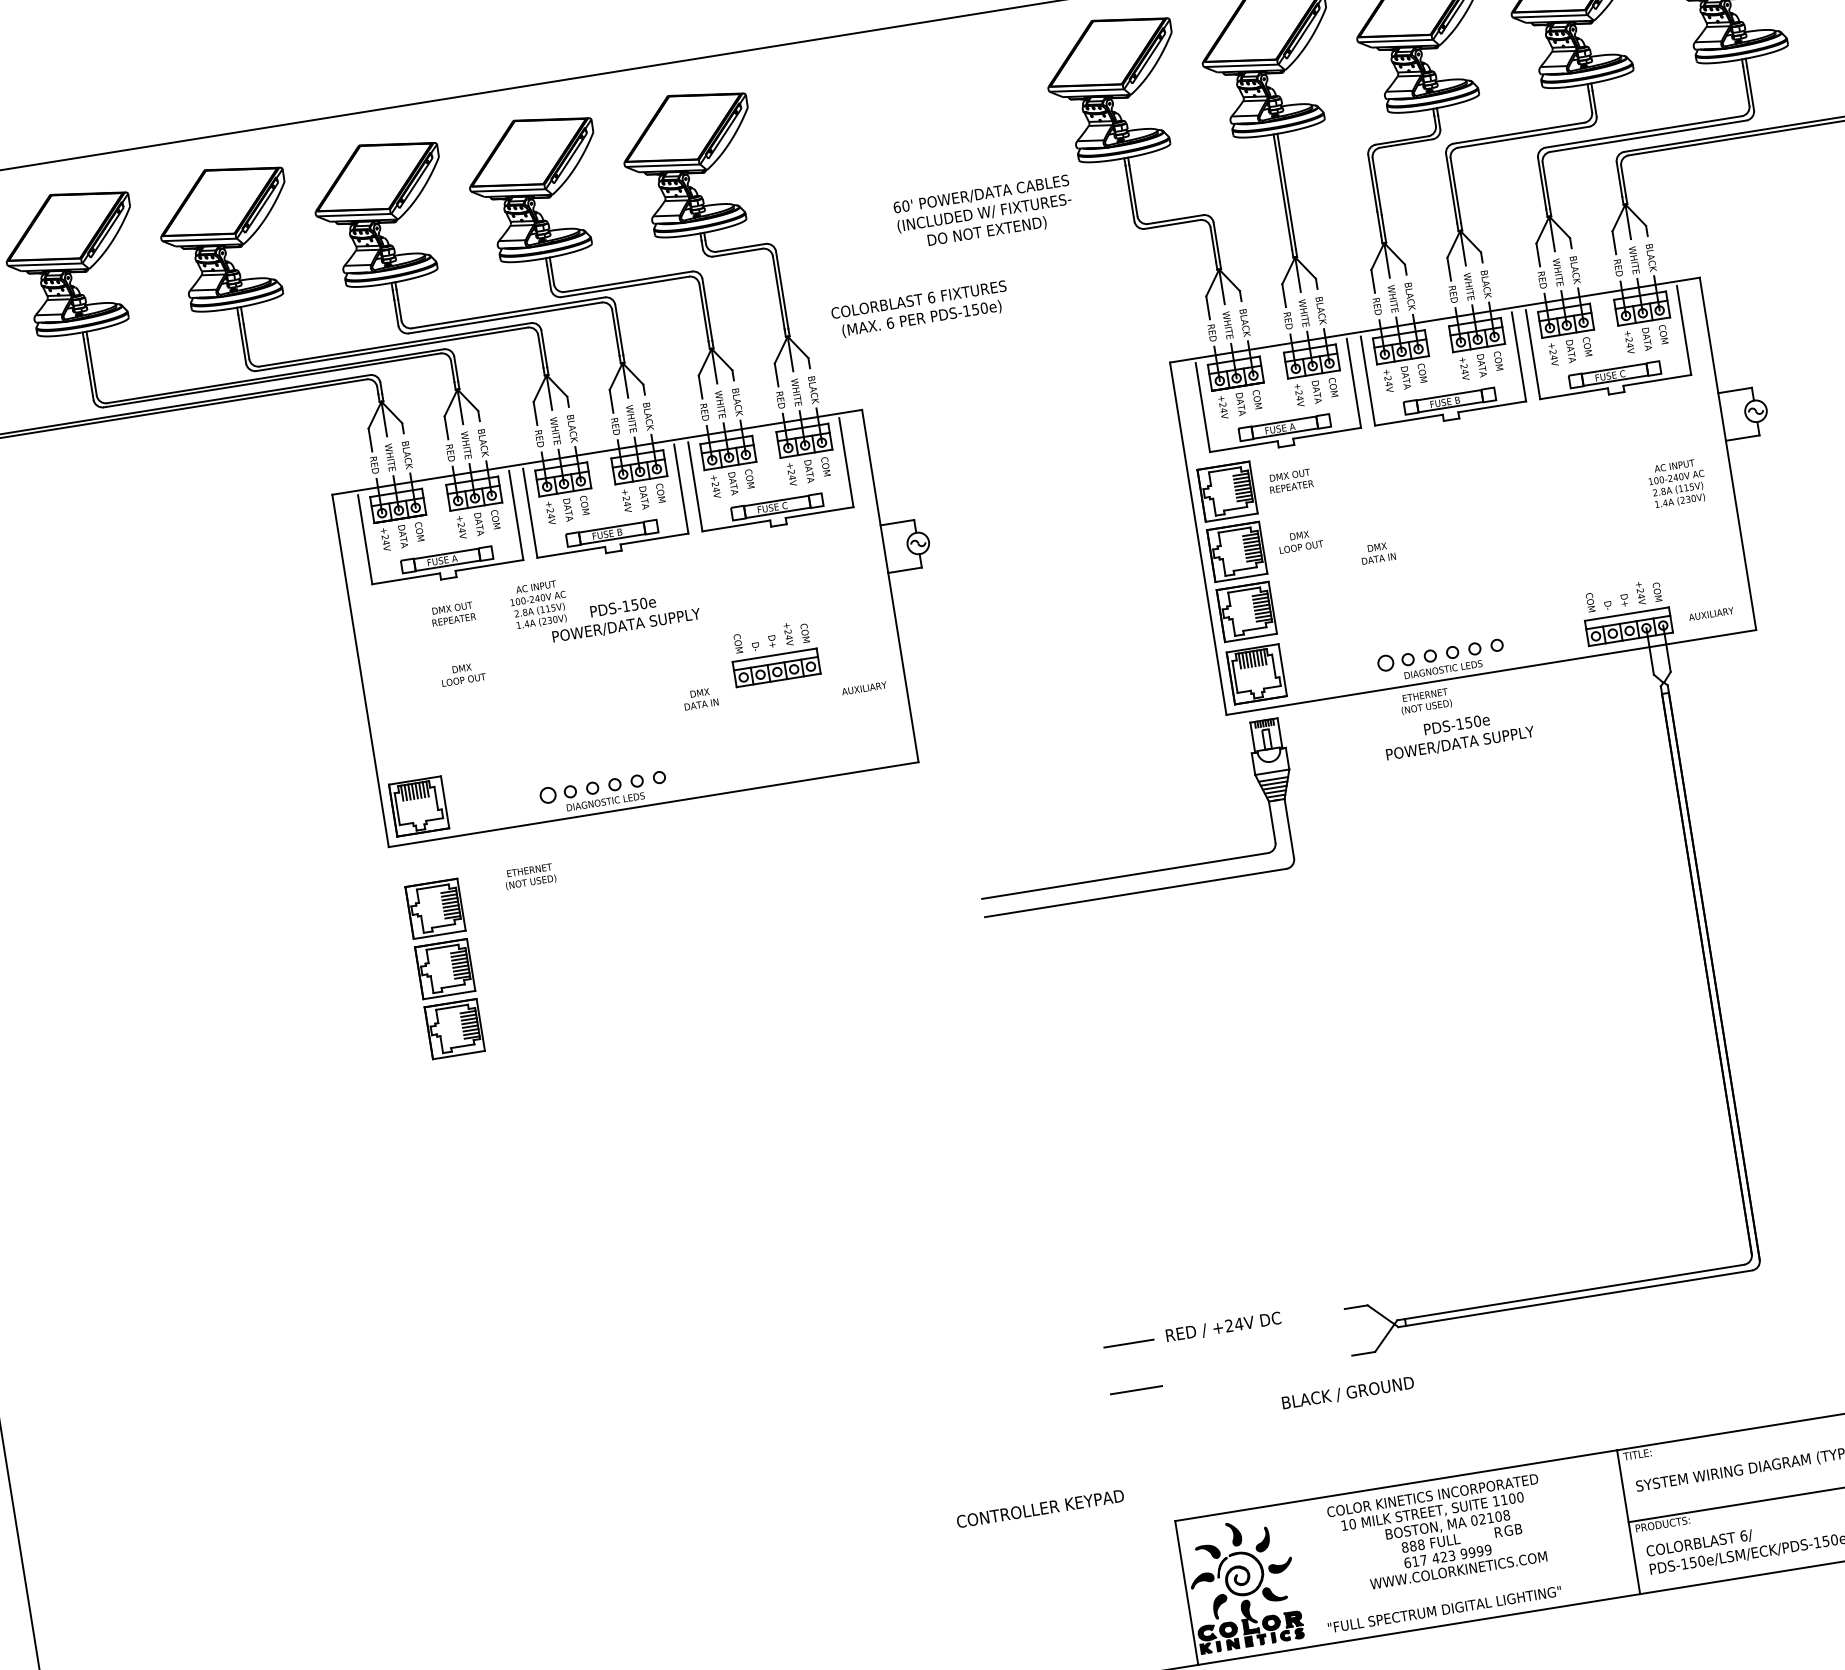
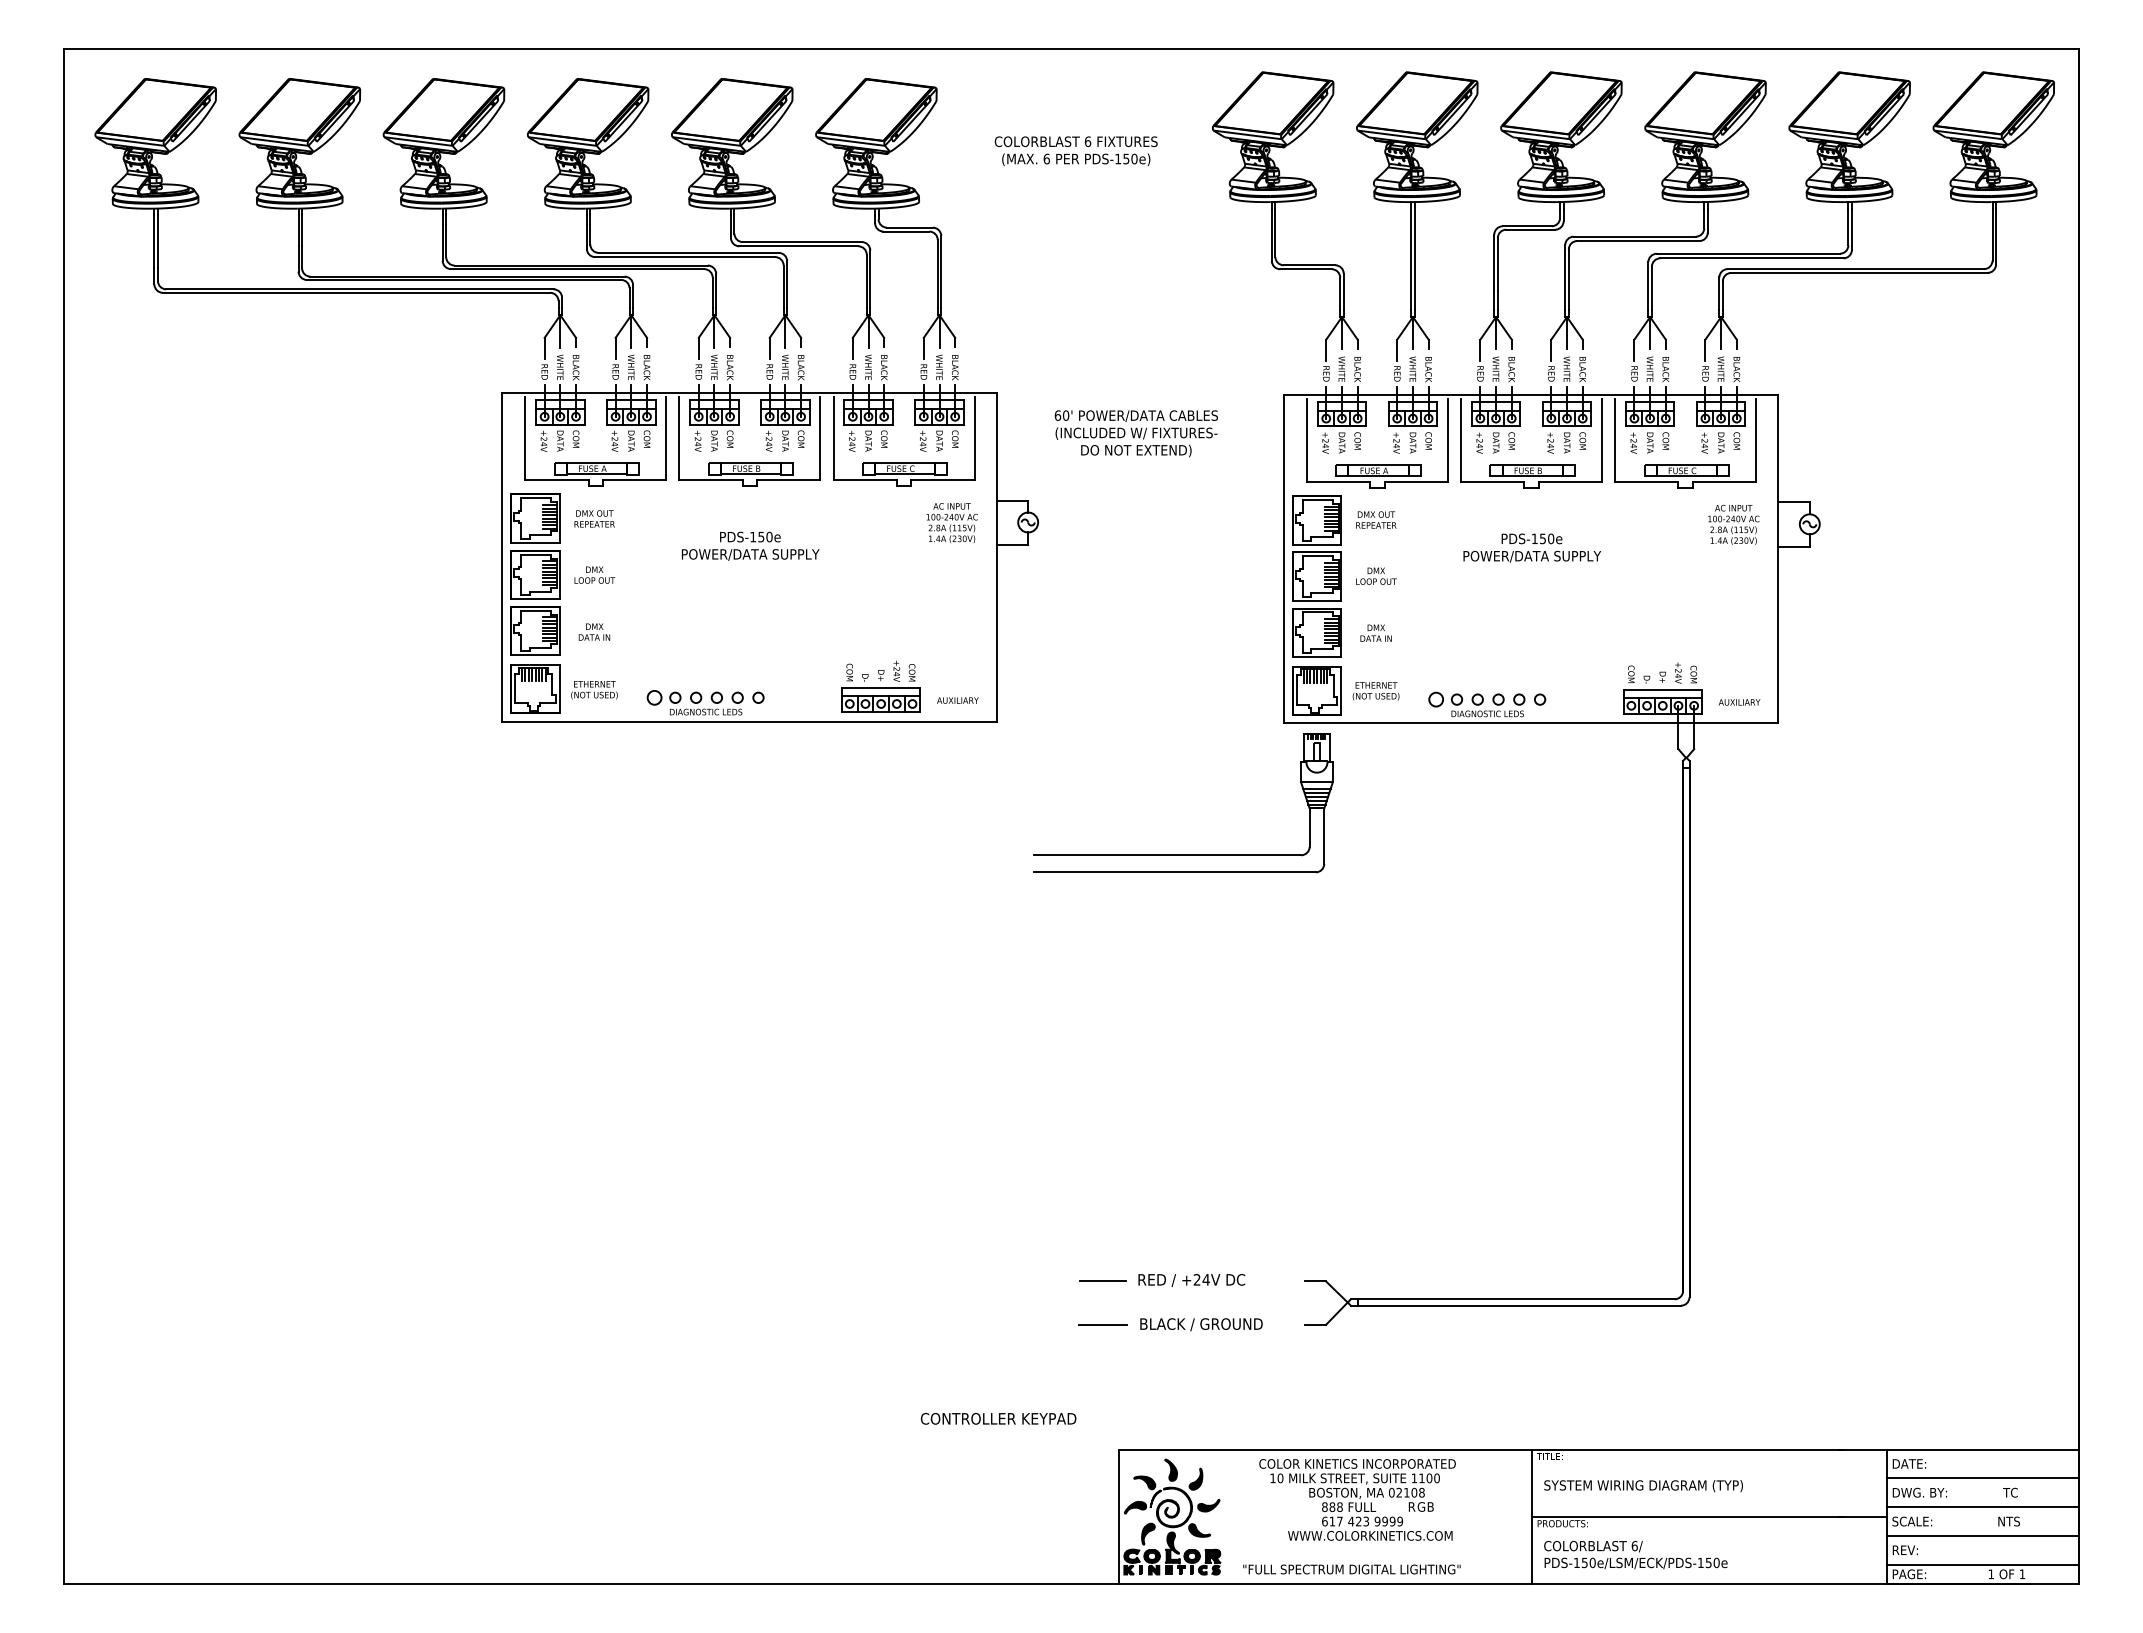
text: (983, 213) -> (1135, 433), moved
text: (919, 310) -> (1075, 151), moved
text: (1677, 483) -> (1733, 524), moved
text: (1377, 552) -> (1375, 632), moved
text: (538, 605) -> (951, 523), moved
part: (773, 653) -> (880, 686), moved
text: (863, 688) -> (957, 700), moved
text: (700, 698) -> (594, 631), moved
text: (1425, 701) -> (1375, 691), moved
text: (1457, 733) -> (1531, 547), moved
text: (530, 877) -> (594, 690), moved
part: (445, 968) -> (535, 574), moved
text: (1348, 1393) -> (1201, 1324), moved

